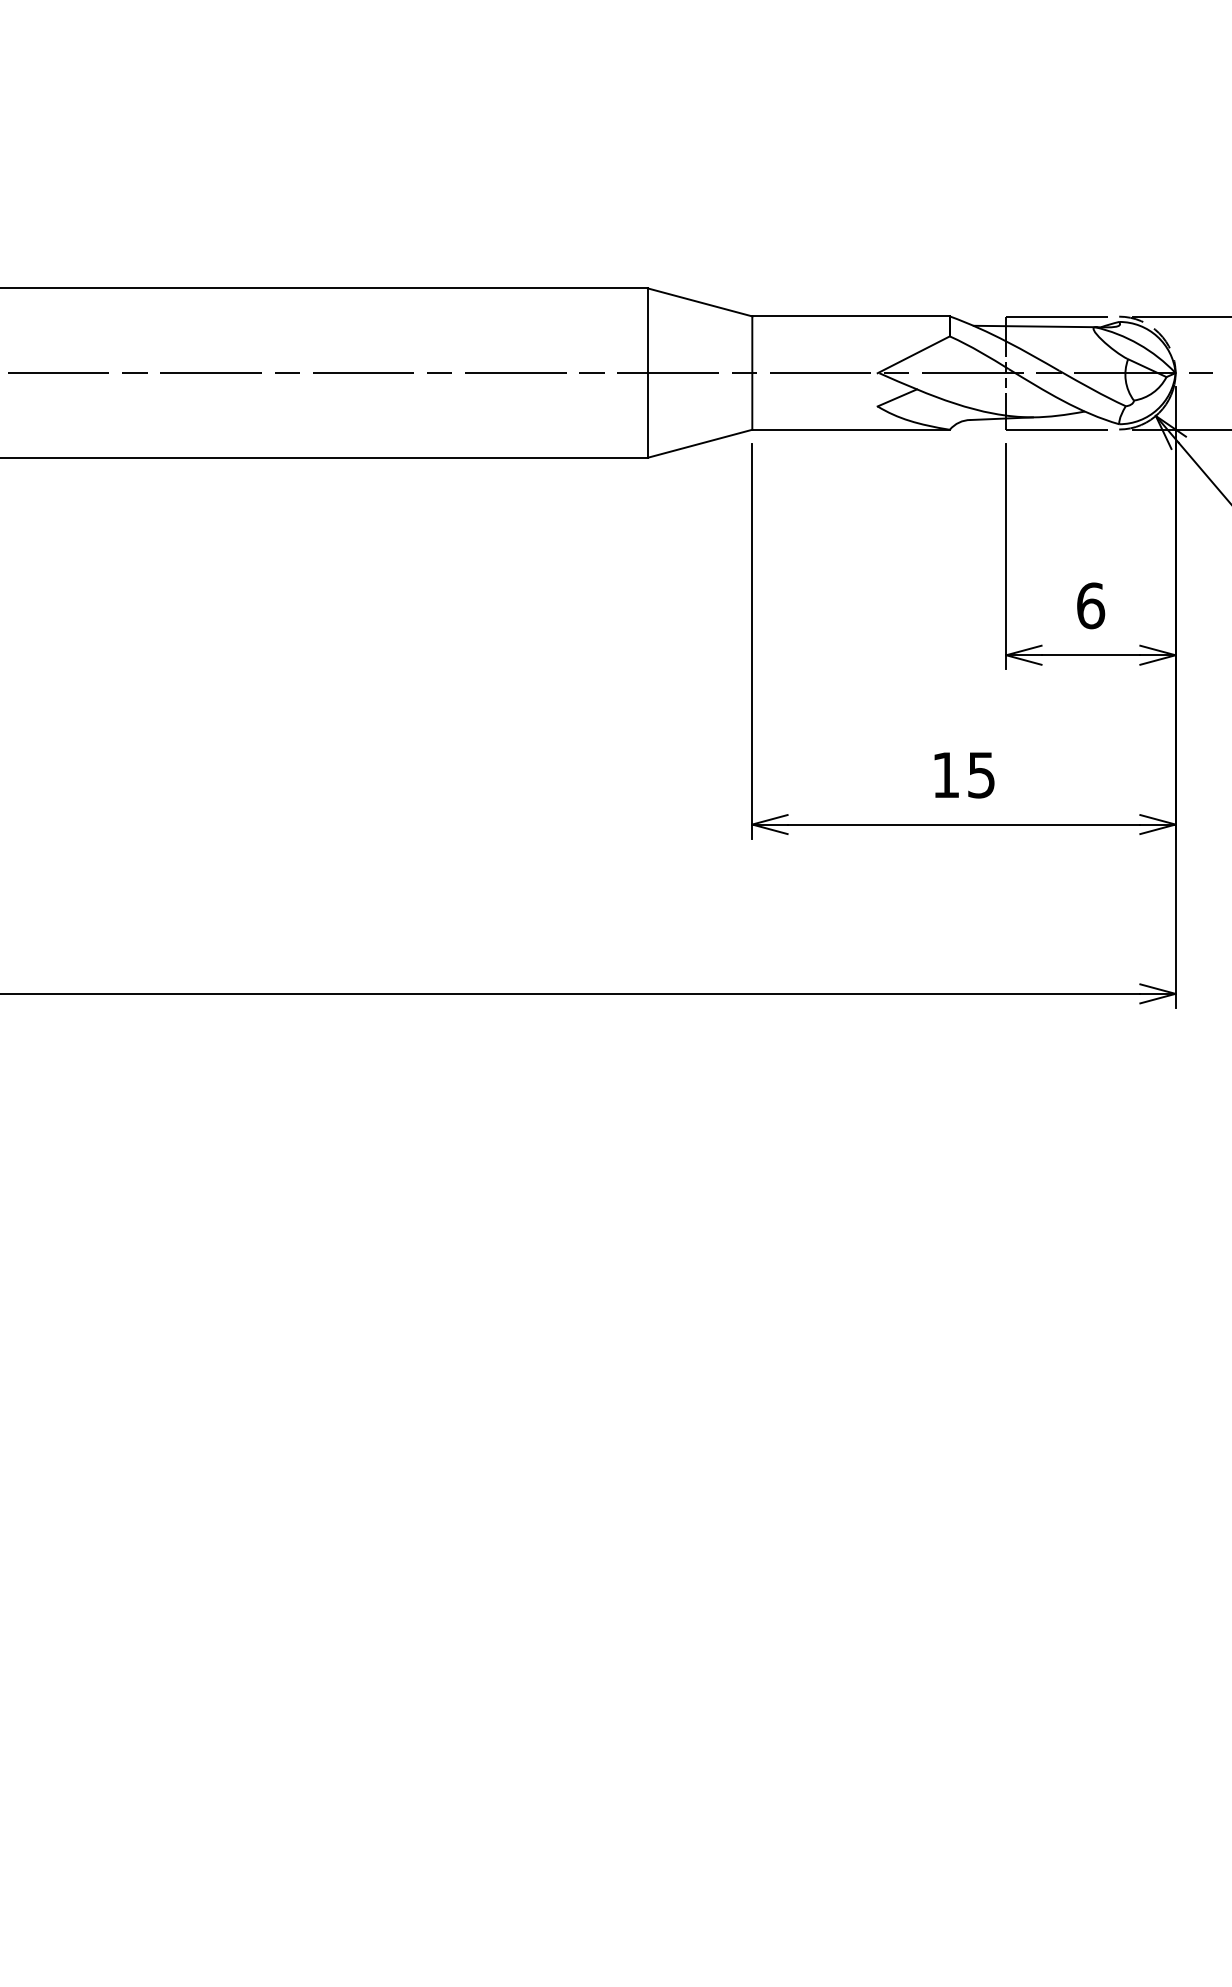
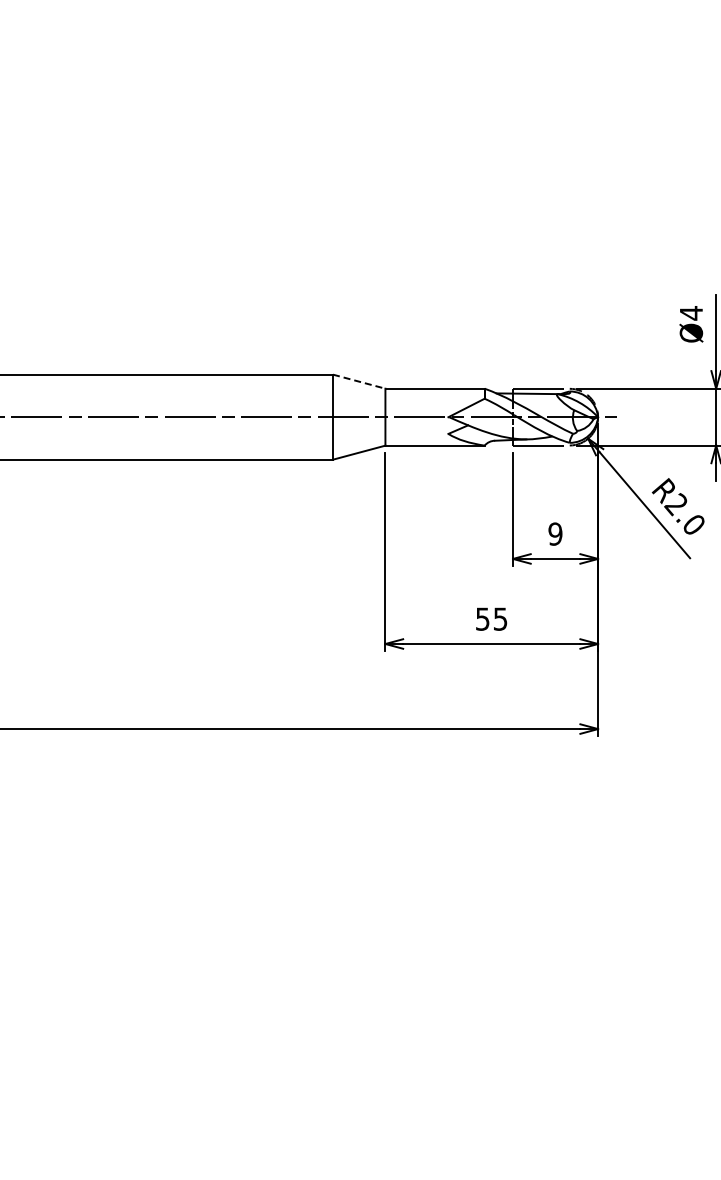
line: (700, 302) -> (359, 381), solid -> dashed
text: (1090, 604) -> (555, 533), 6 -> 9
text: (945, 773) -> (482, 618), 15 -> 55

